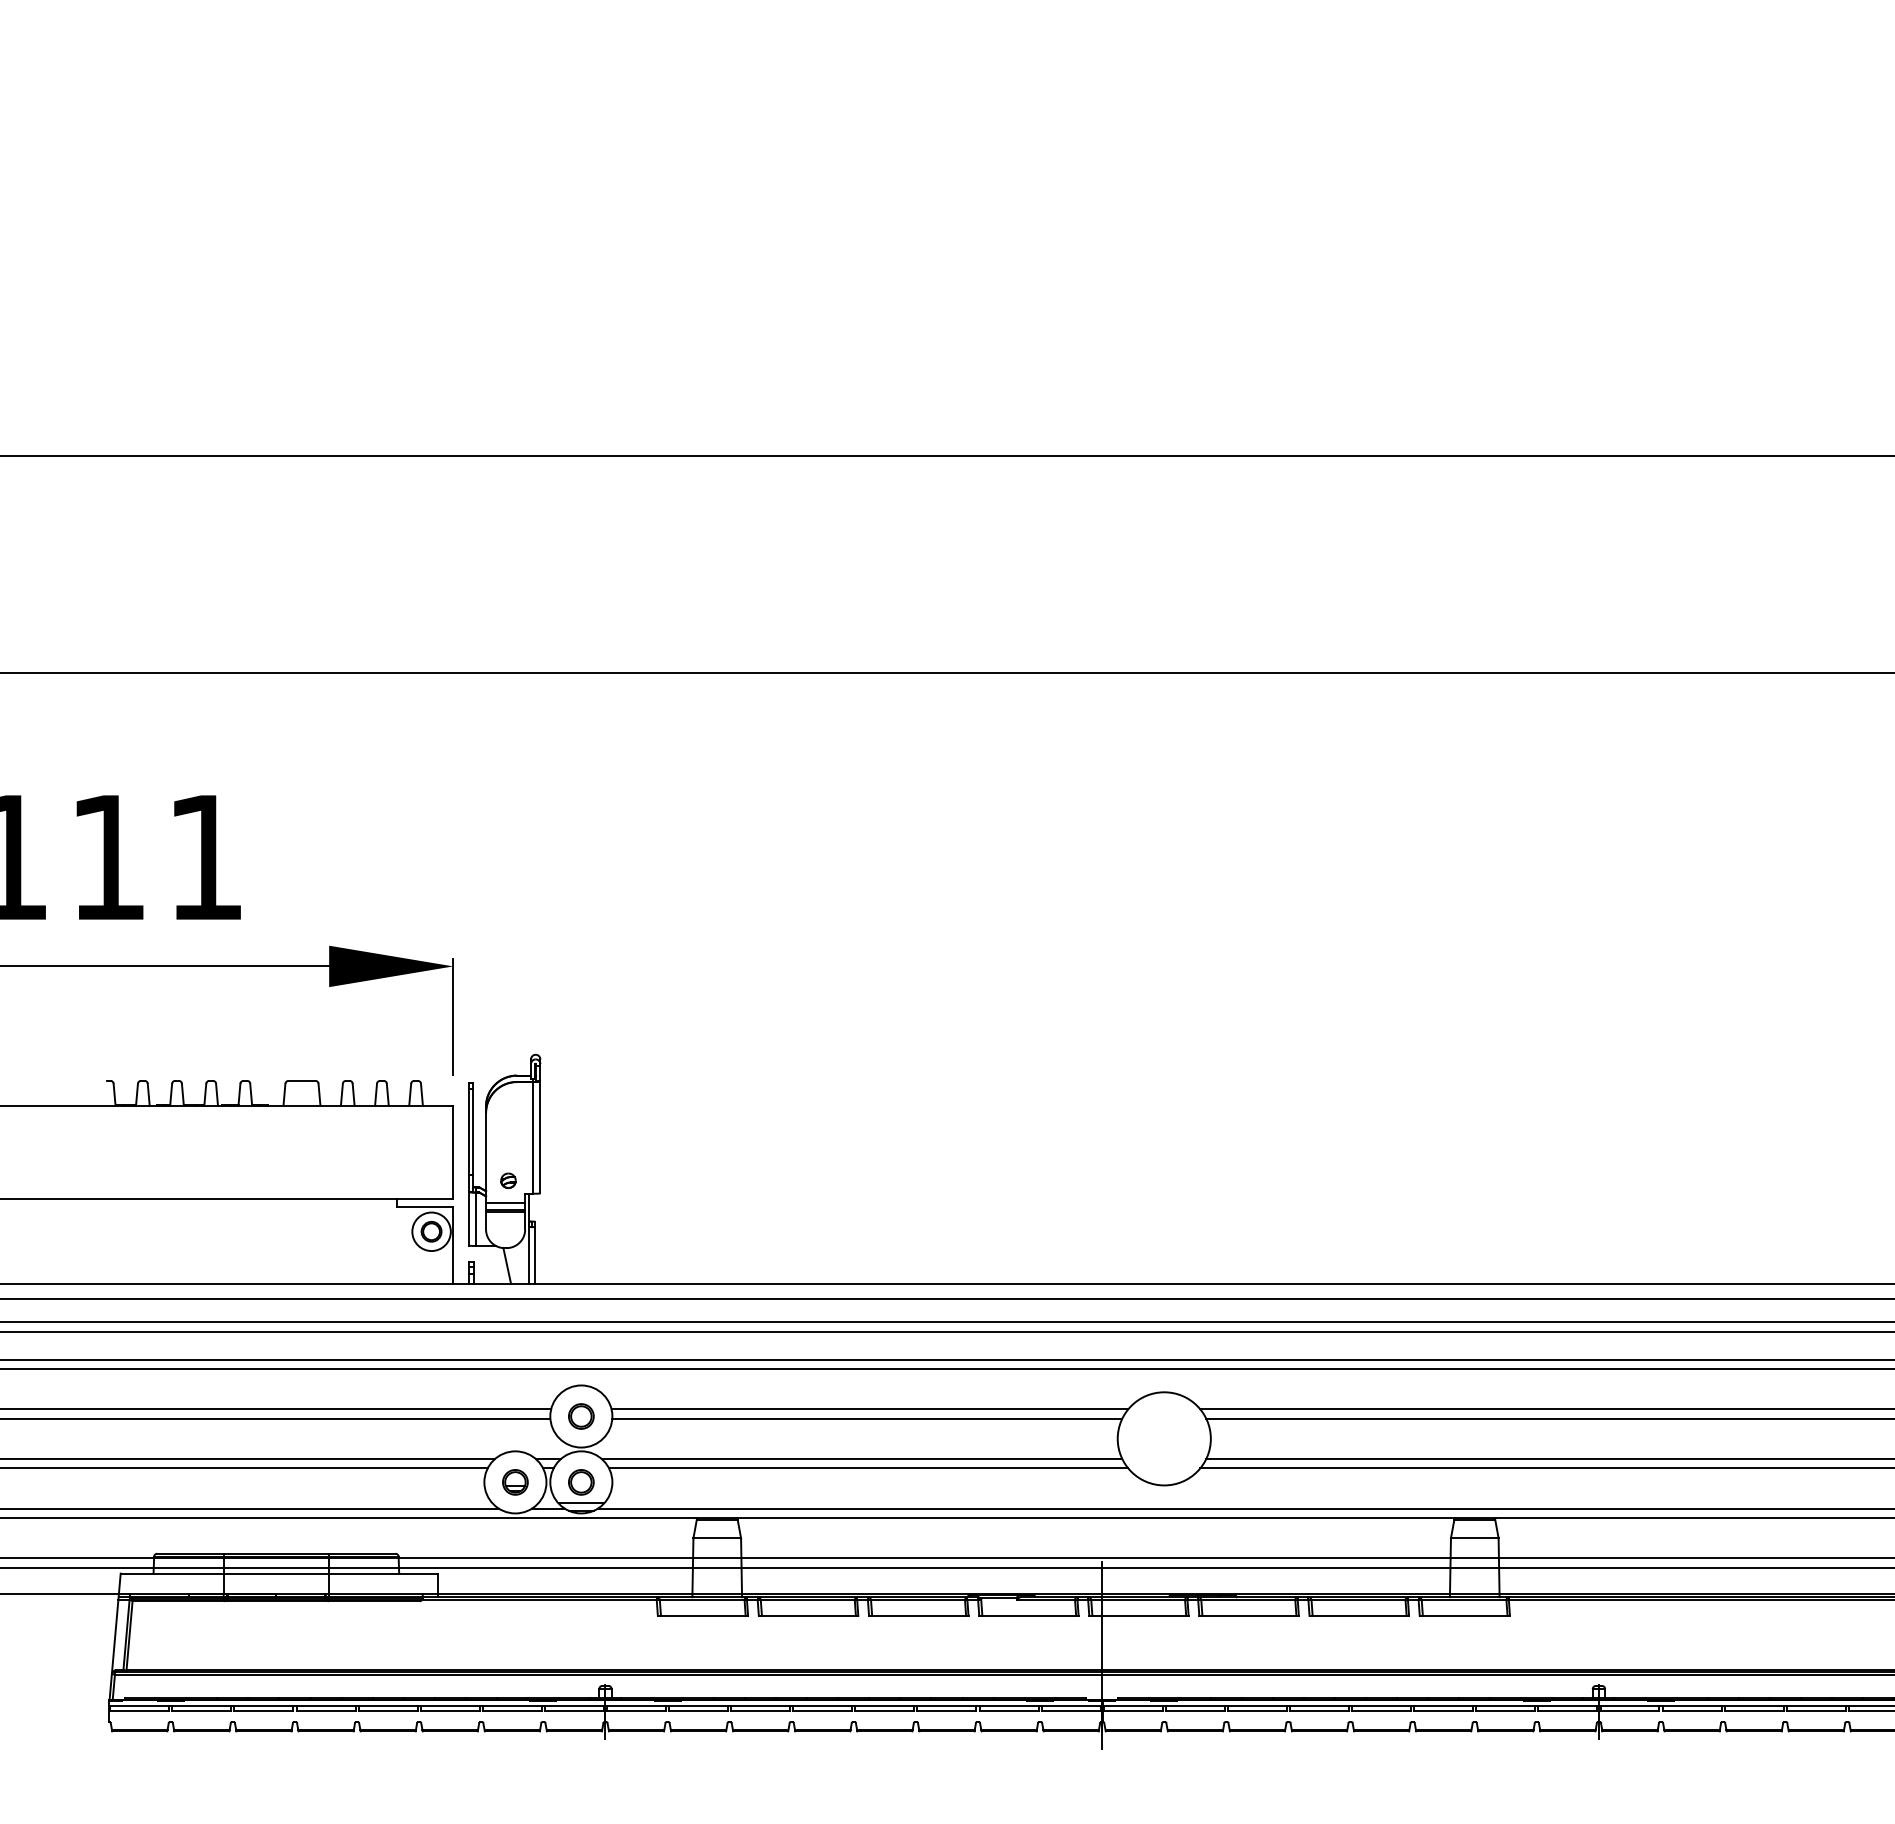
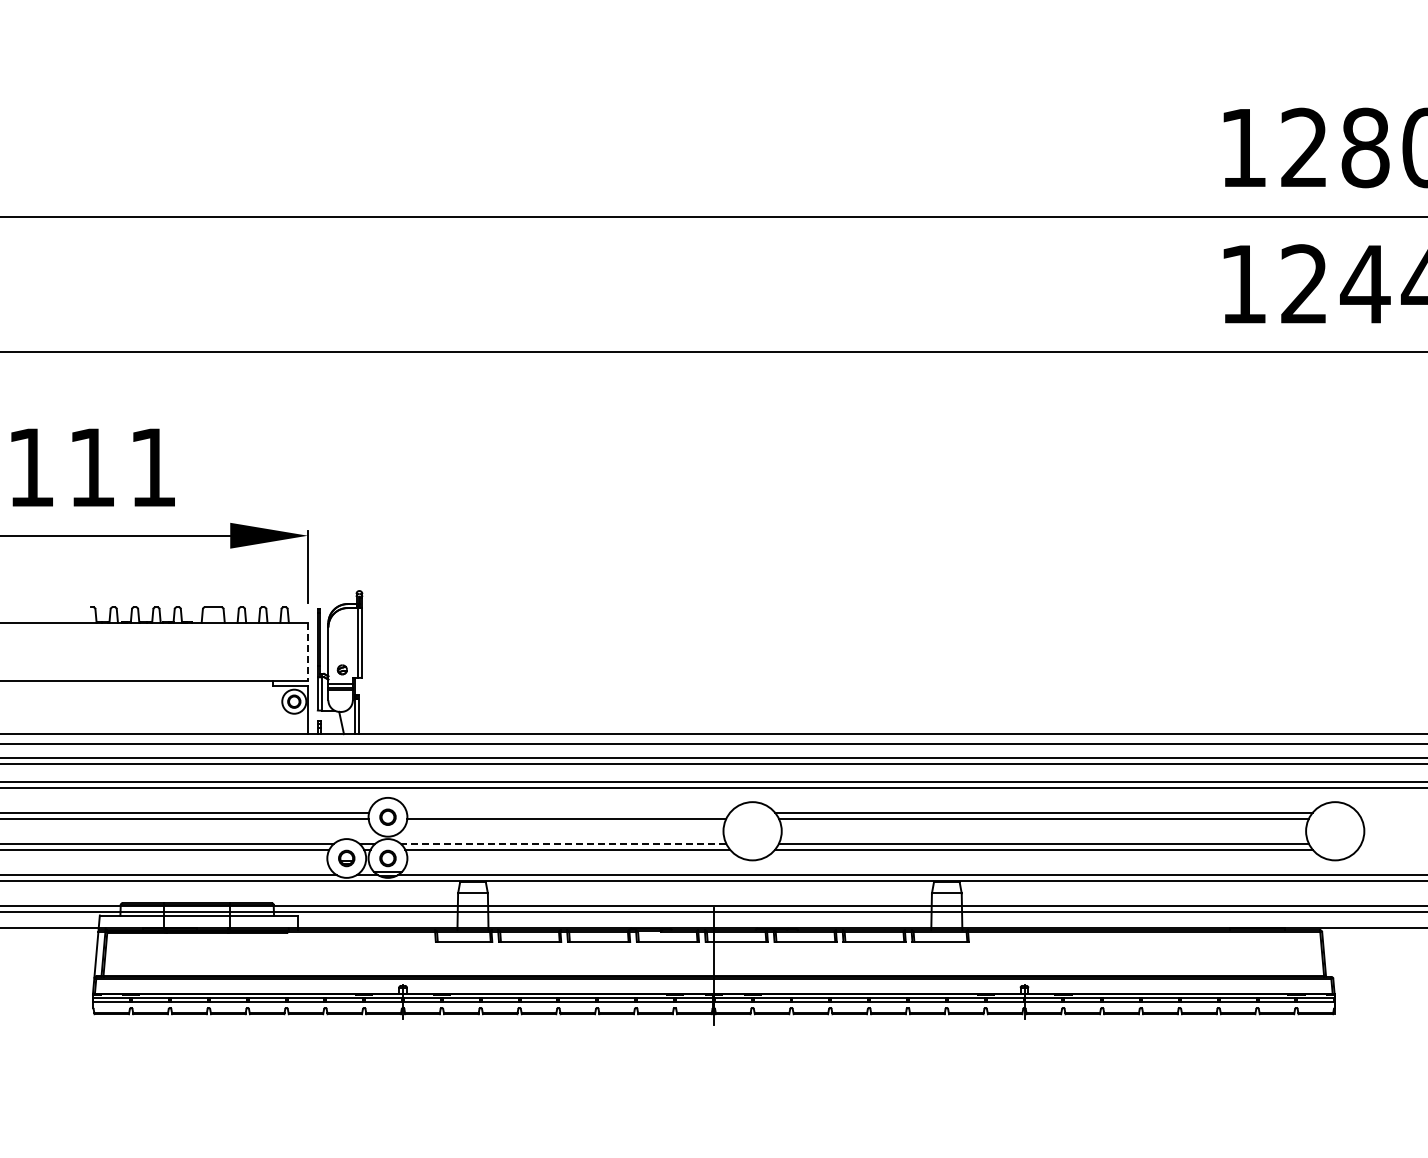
line: (452, 1153) -> (307, 652), solid -> dashed
line: (869, 1408) -> (568, 812), removed
line: (861, 1458) -> (563, 843), solid -> dashed

